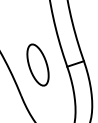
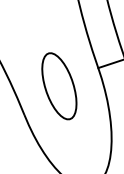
part: (37, 64) -> (58, 85), moved

